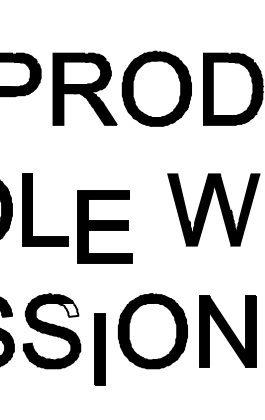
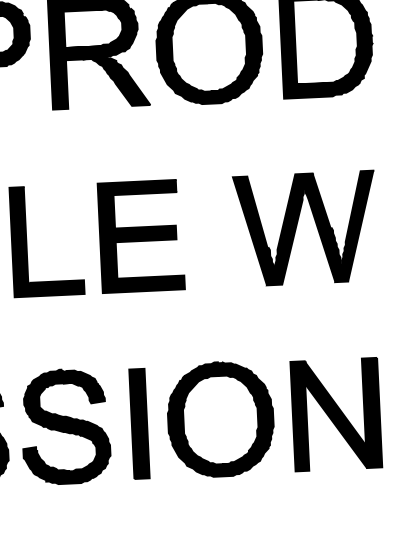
part: (104, 226) -> (140, 235), moved
fill: (64, 309) -> (83, 392), added
part: (99, 349) -> (138, 423), moved

